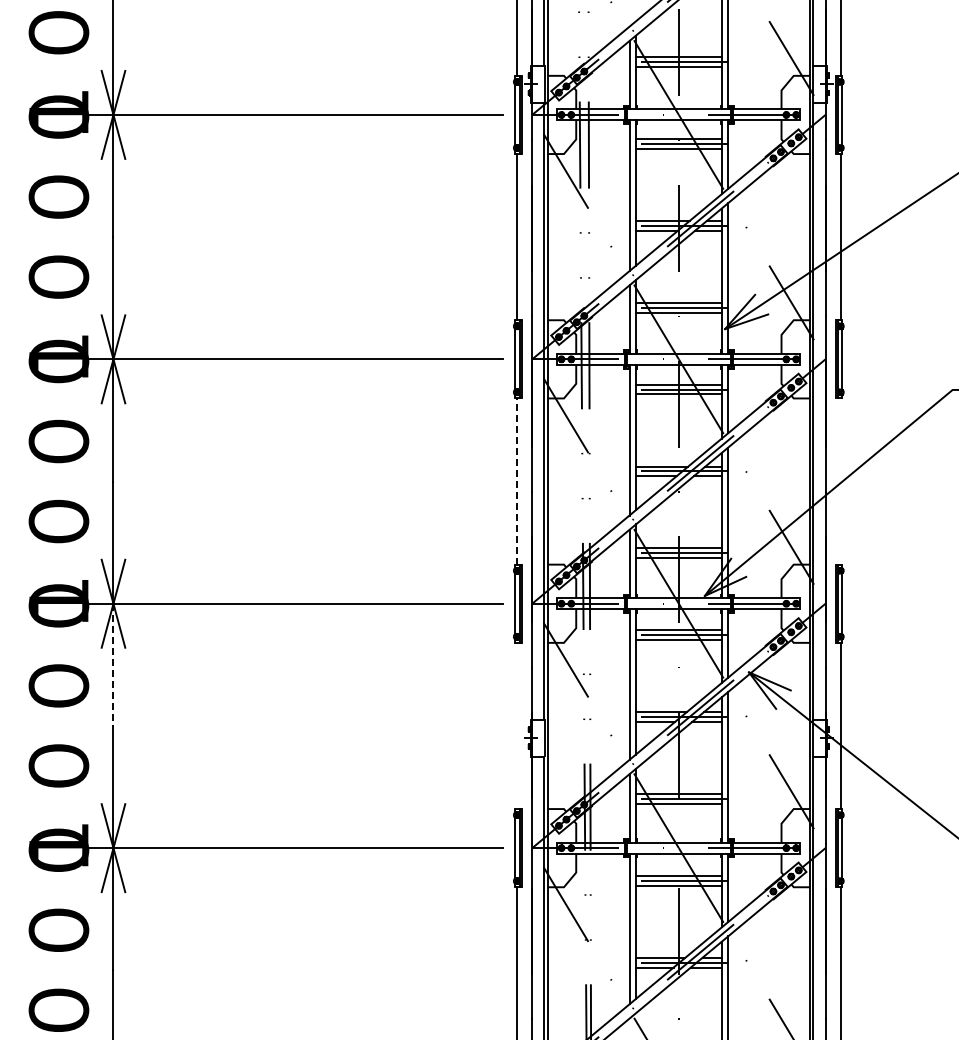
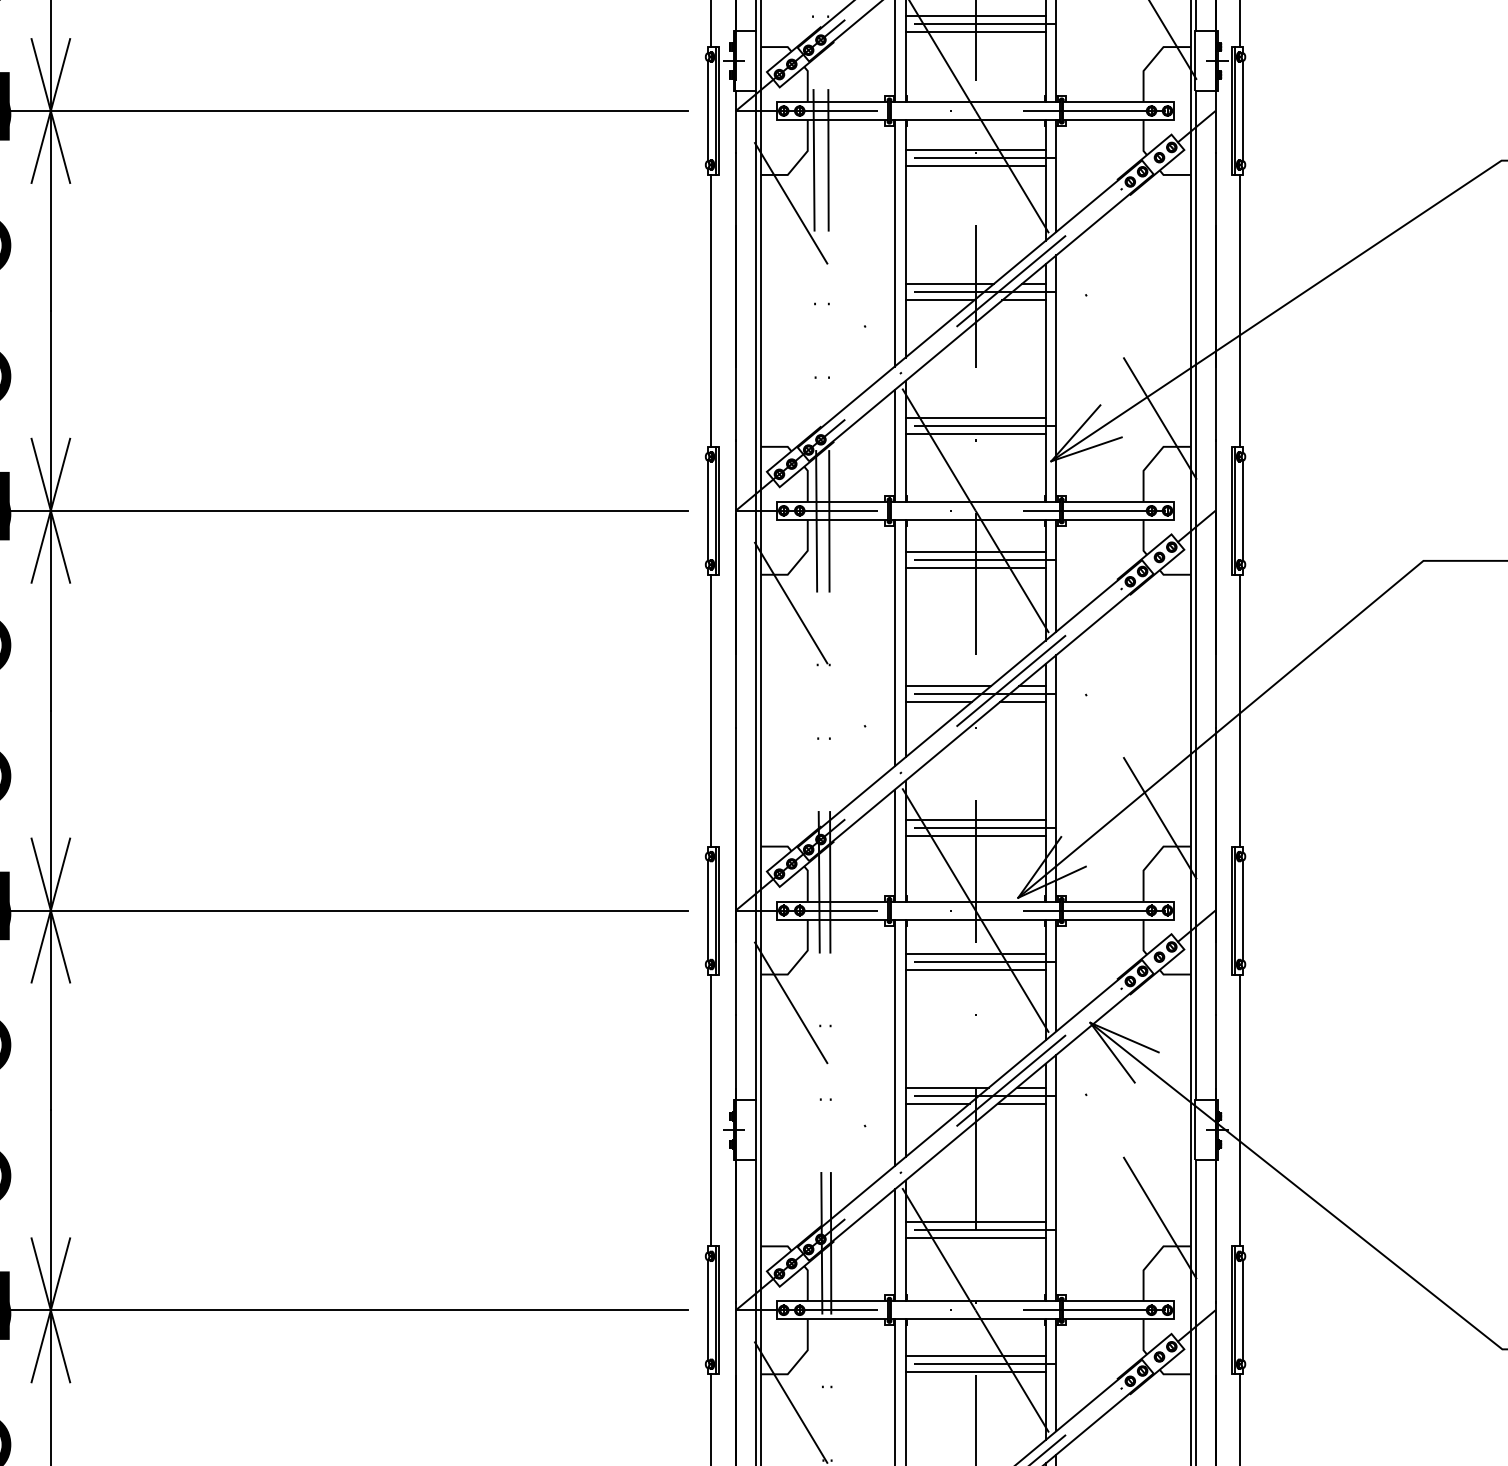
line: (516, 481) -> (710, 710), dashed -> solid
line: (840, 481) -> (1240, 710), added
line: (113, 665) -> (50, 1011), dashed -> solid
line: (516, 725) -> (710, 1109), added

